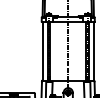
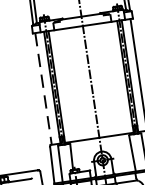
line: (43, 51) -> (44, 89), solid -> dashed

